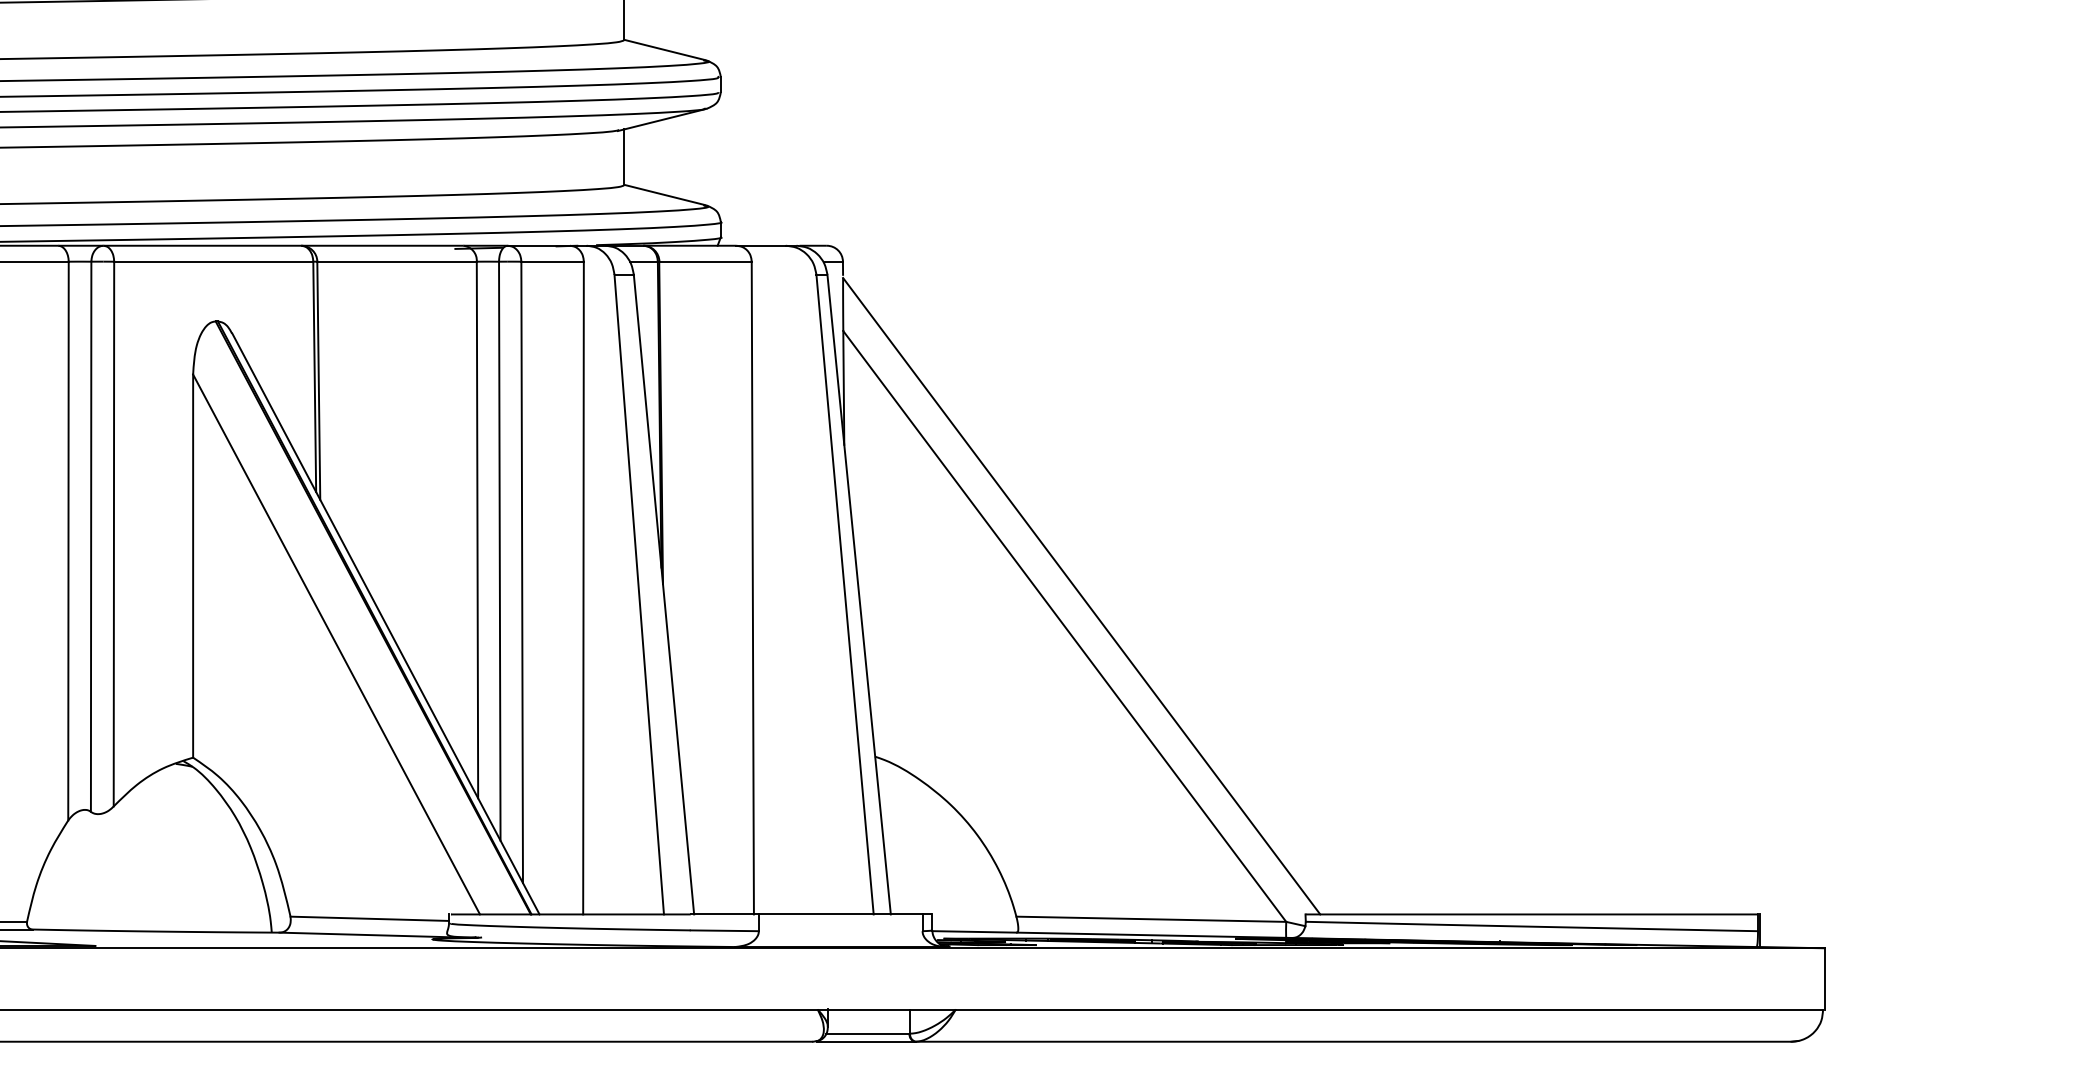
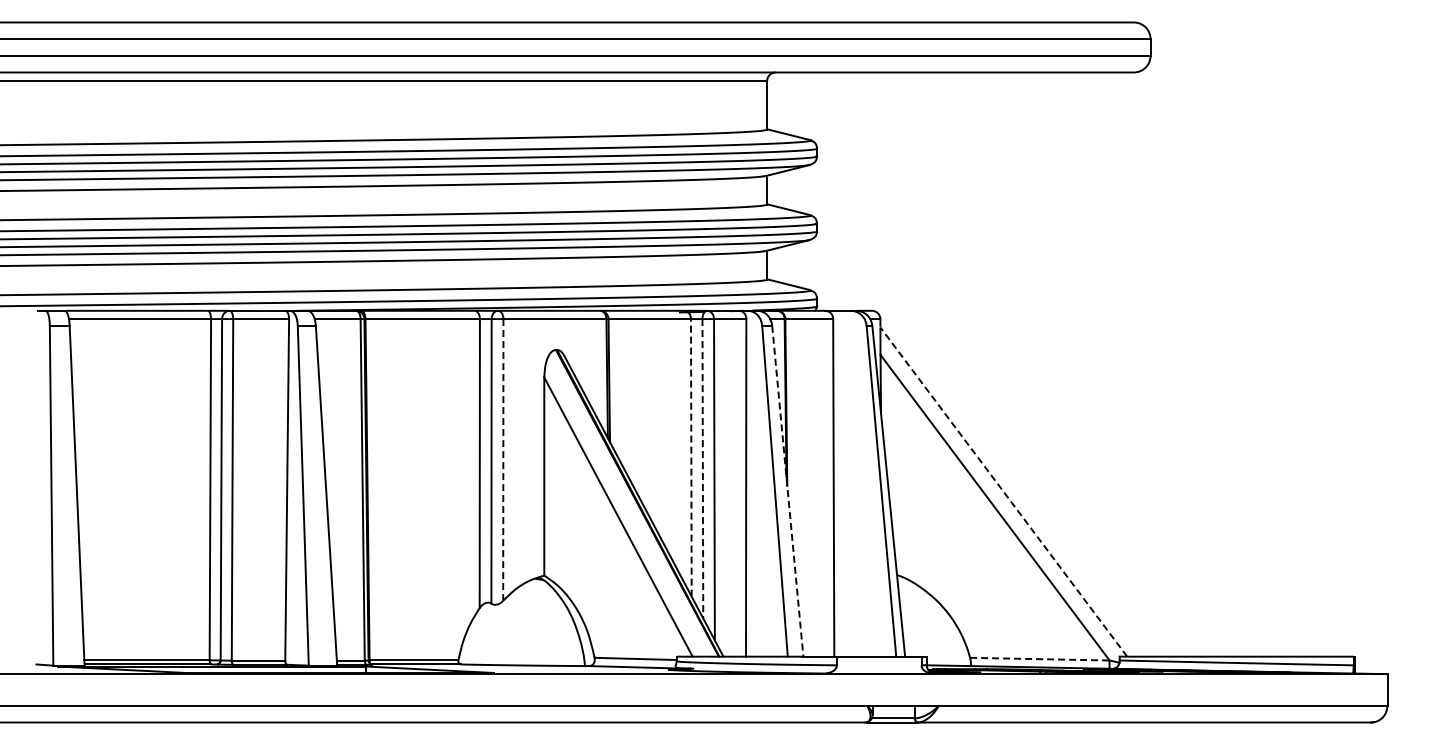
line: (477, 529) -> (691, 457), solid -> dashed
line: (114, 533) -> (503, 459), solid -> dashed
line: (499, 550) -> (702, 468), solid -> dashed
line: (663, 595) -> (787, 491), solid -> dashed
line: (1081, 597) -> (1003, 492), solid -> dashed
line: (1150, 919) -> (1039, 659), solid -> dashed

